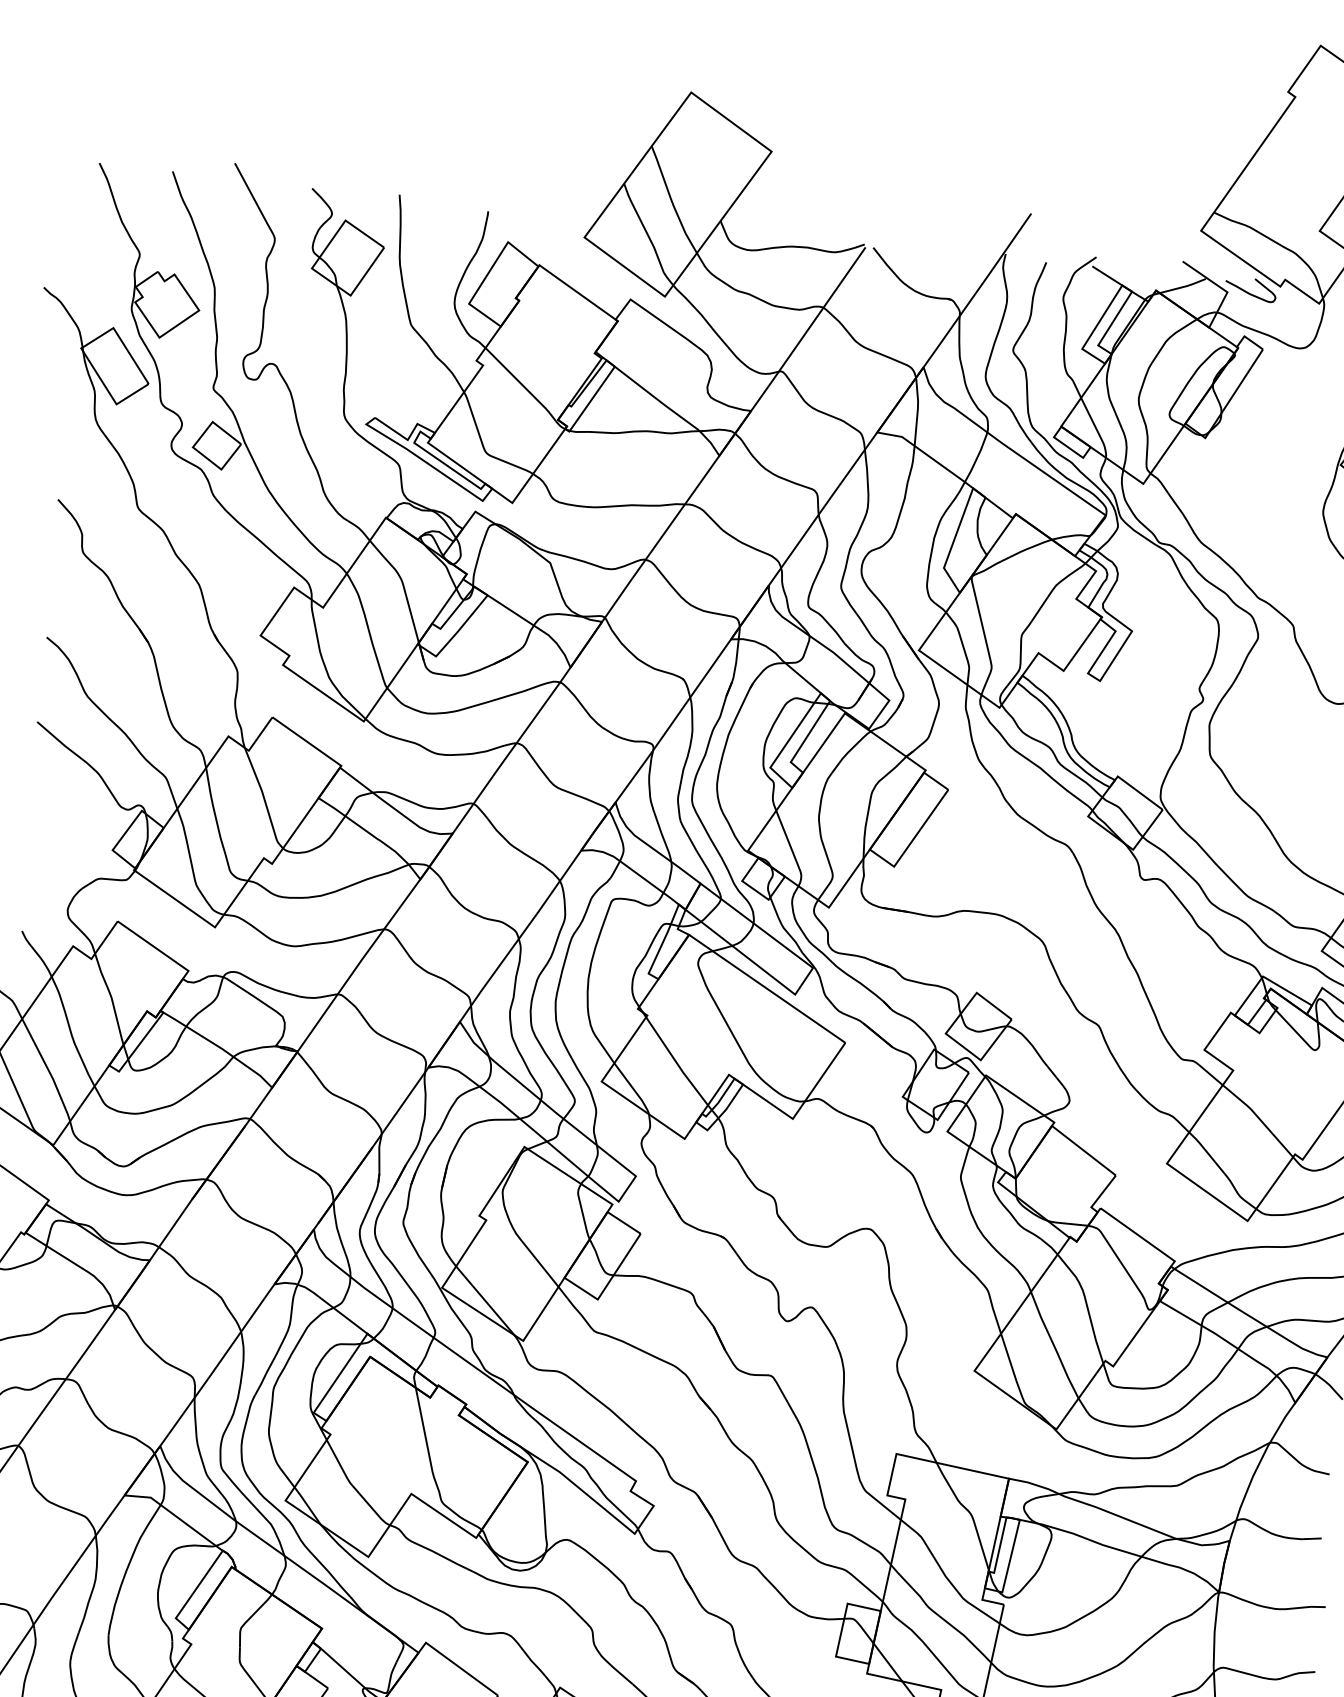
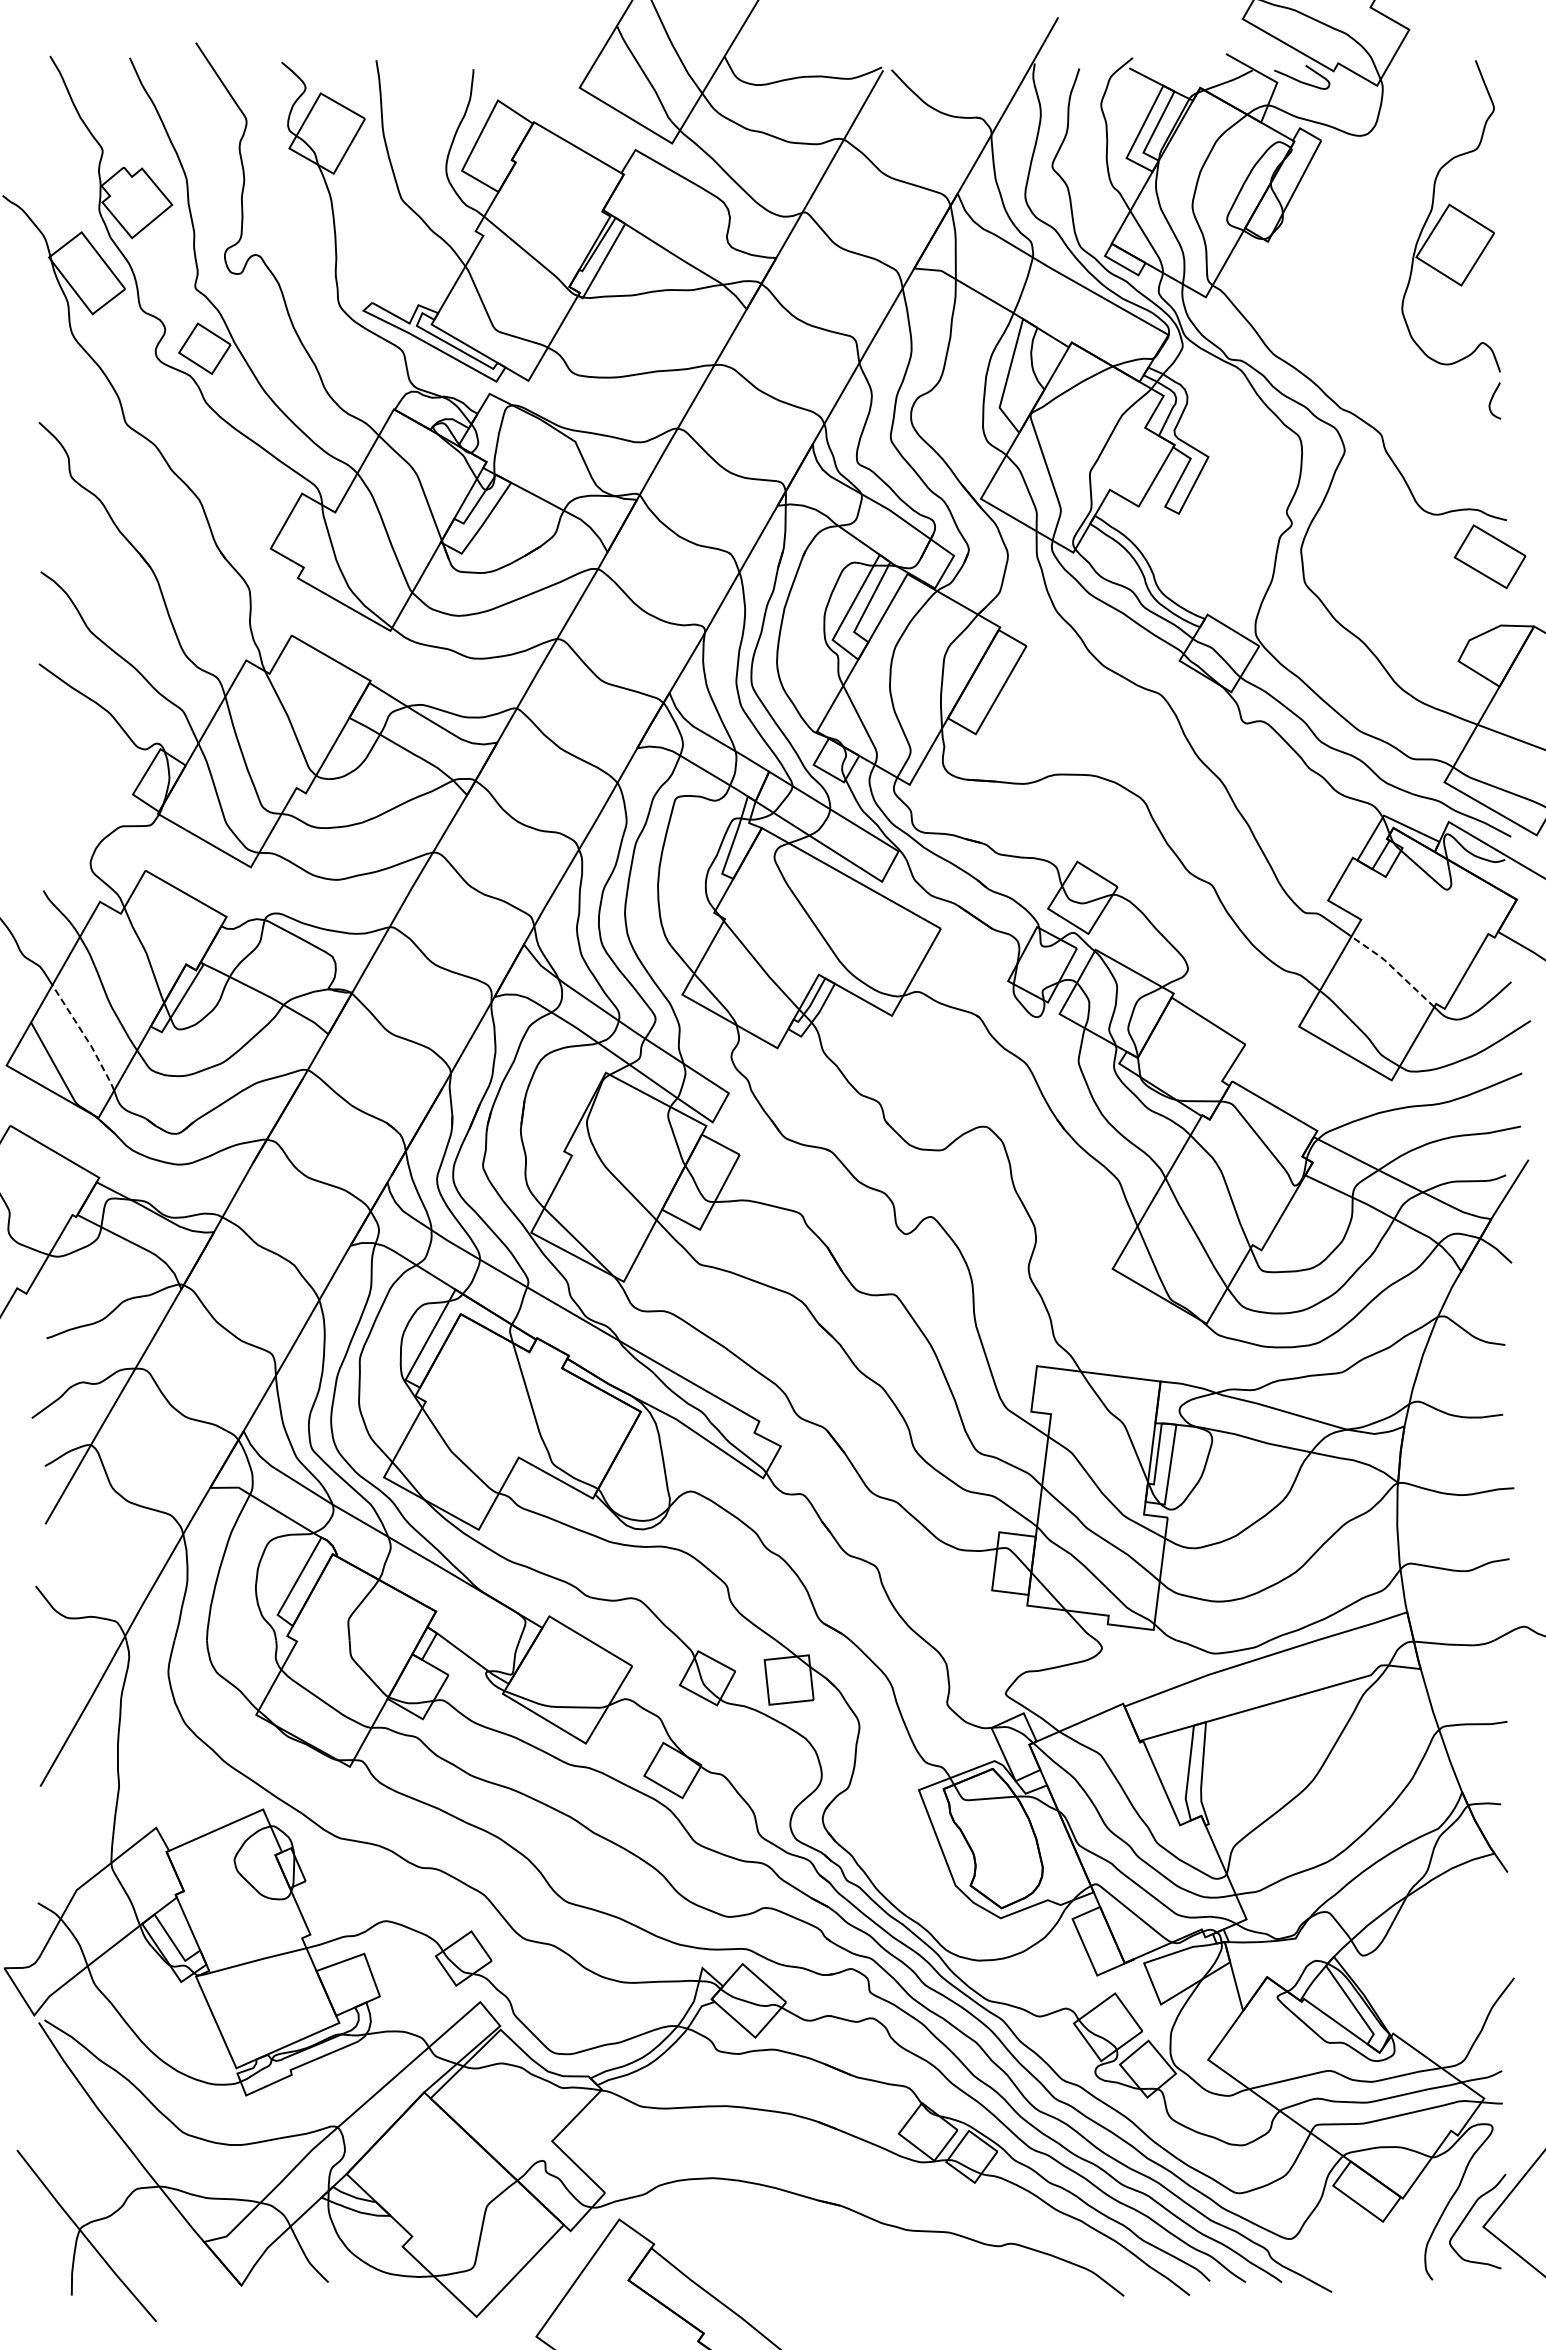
line: (48, 1069) -> (85, 1037), solid -> dashed
line: (1258, 1118) -> (1393, 968), solid -> dashed

